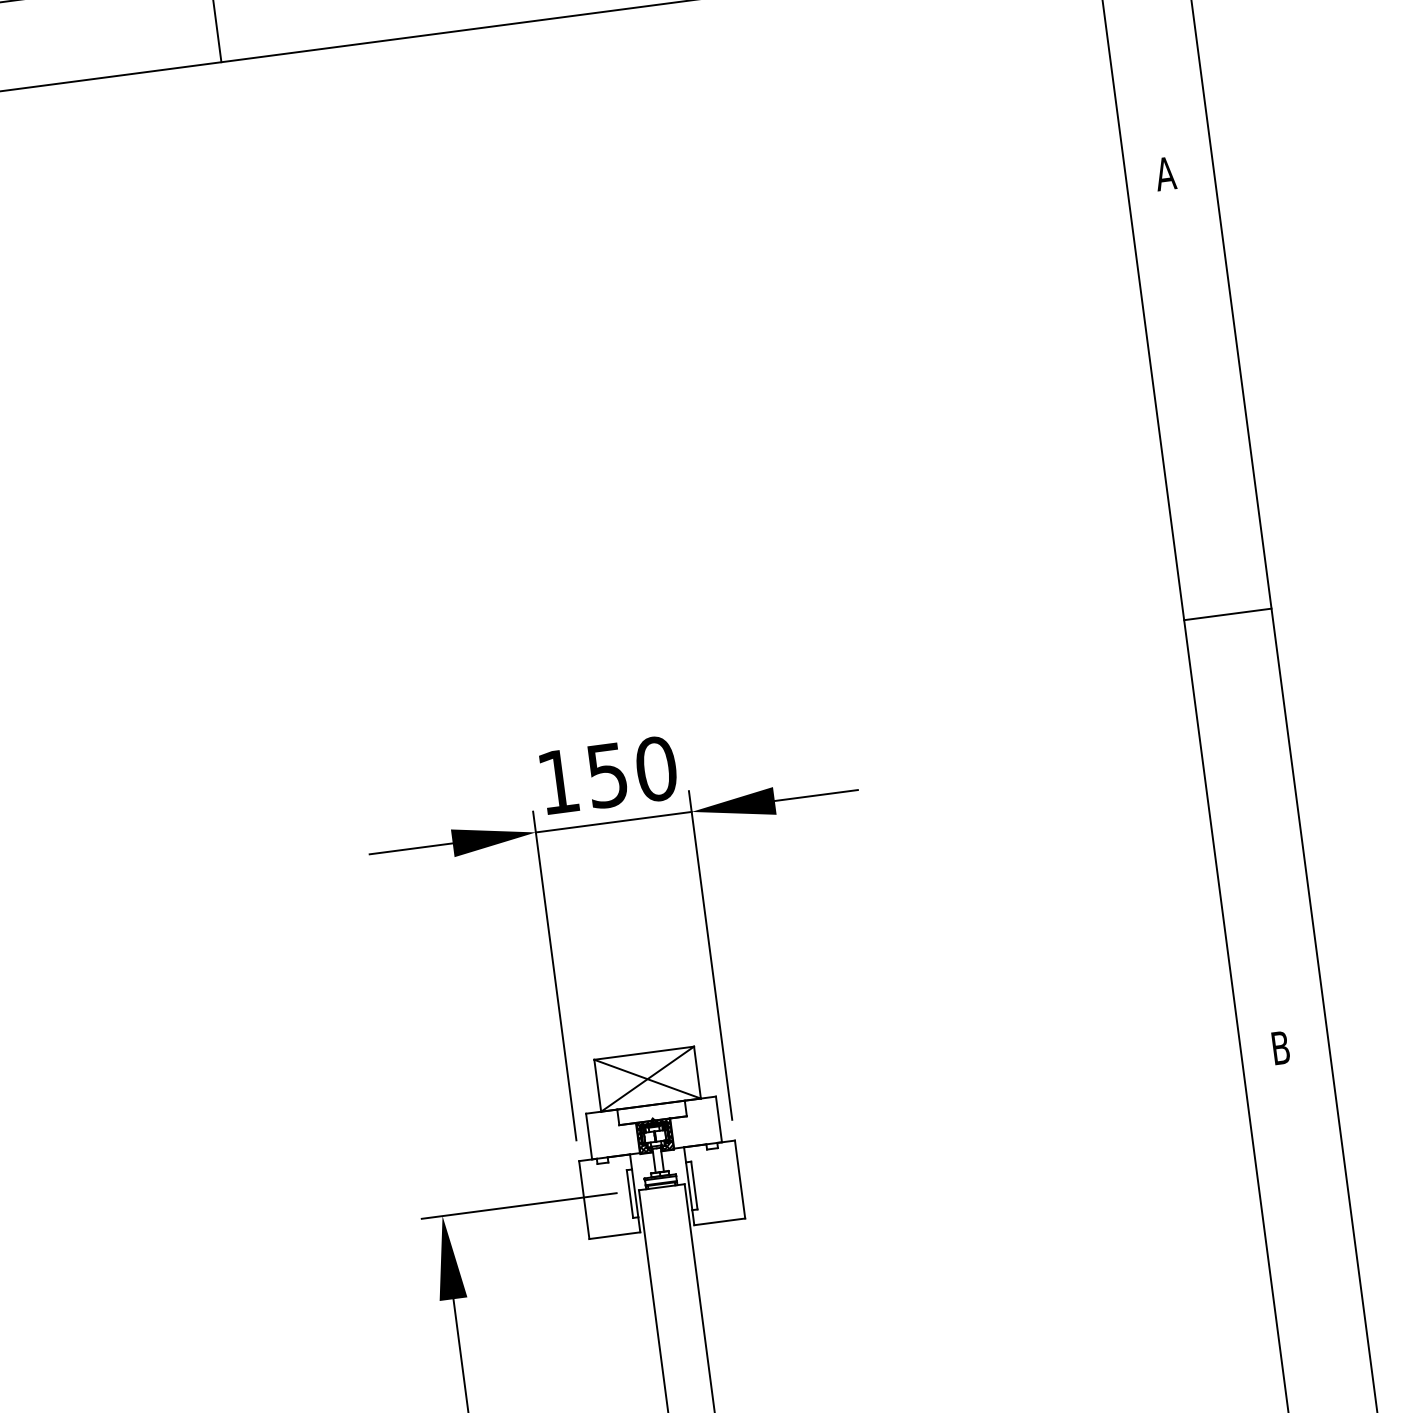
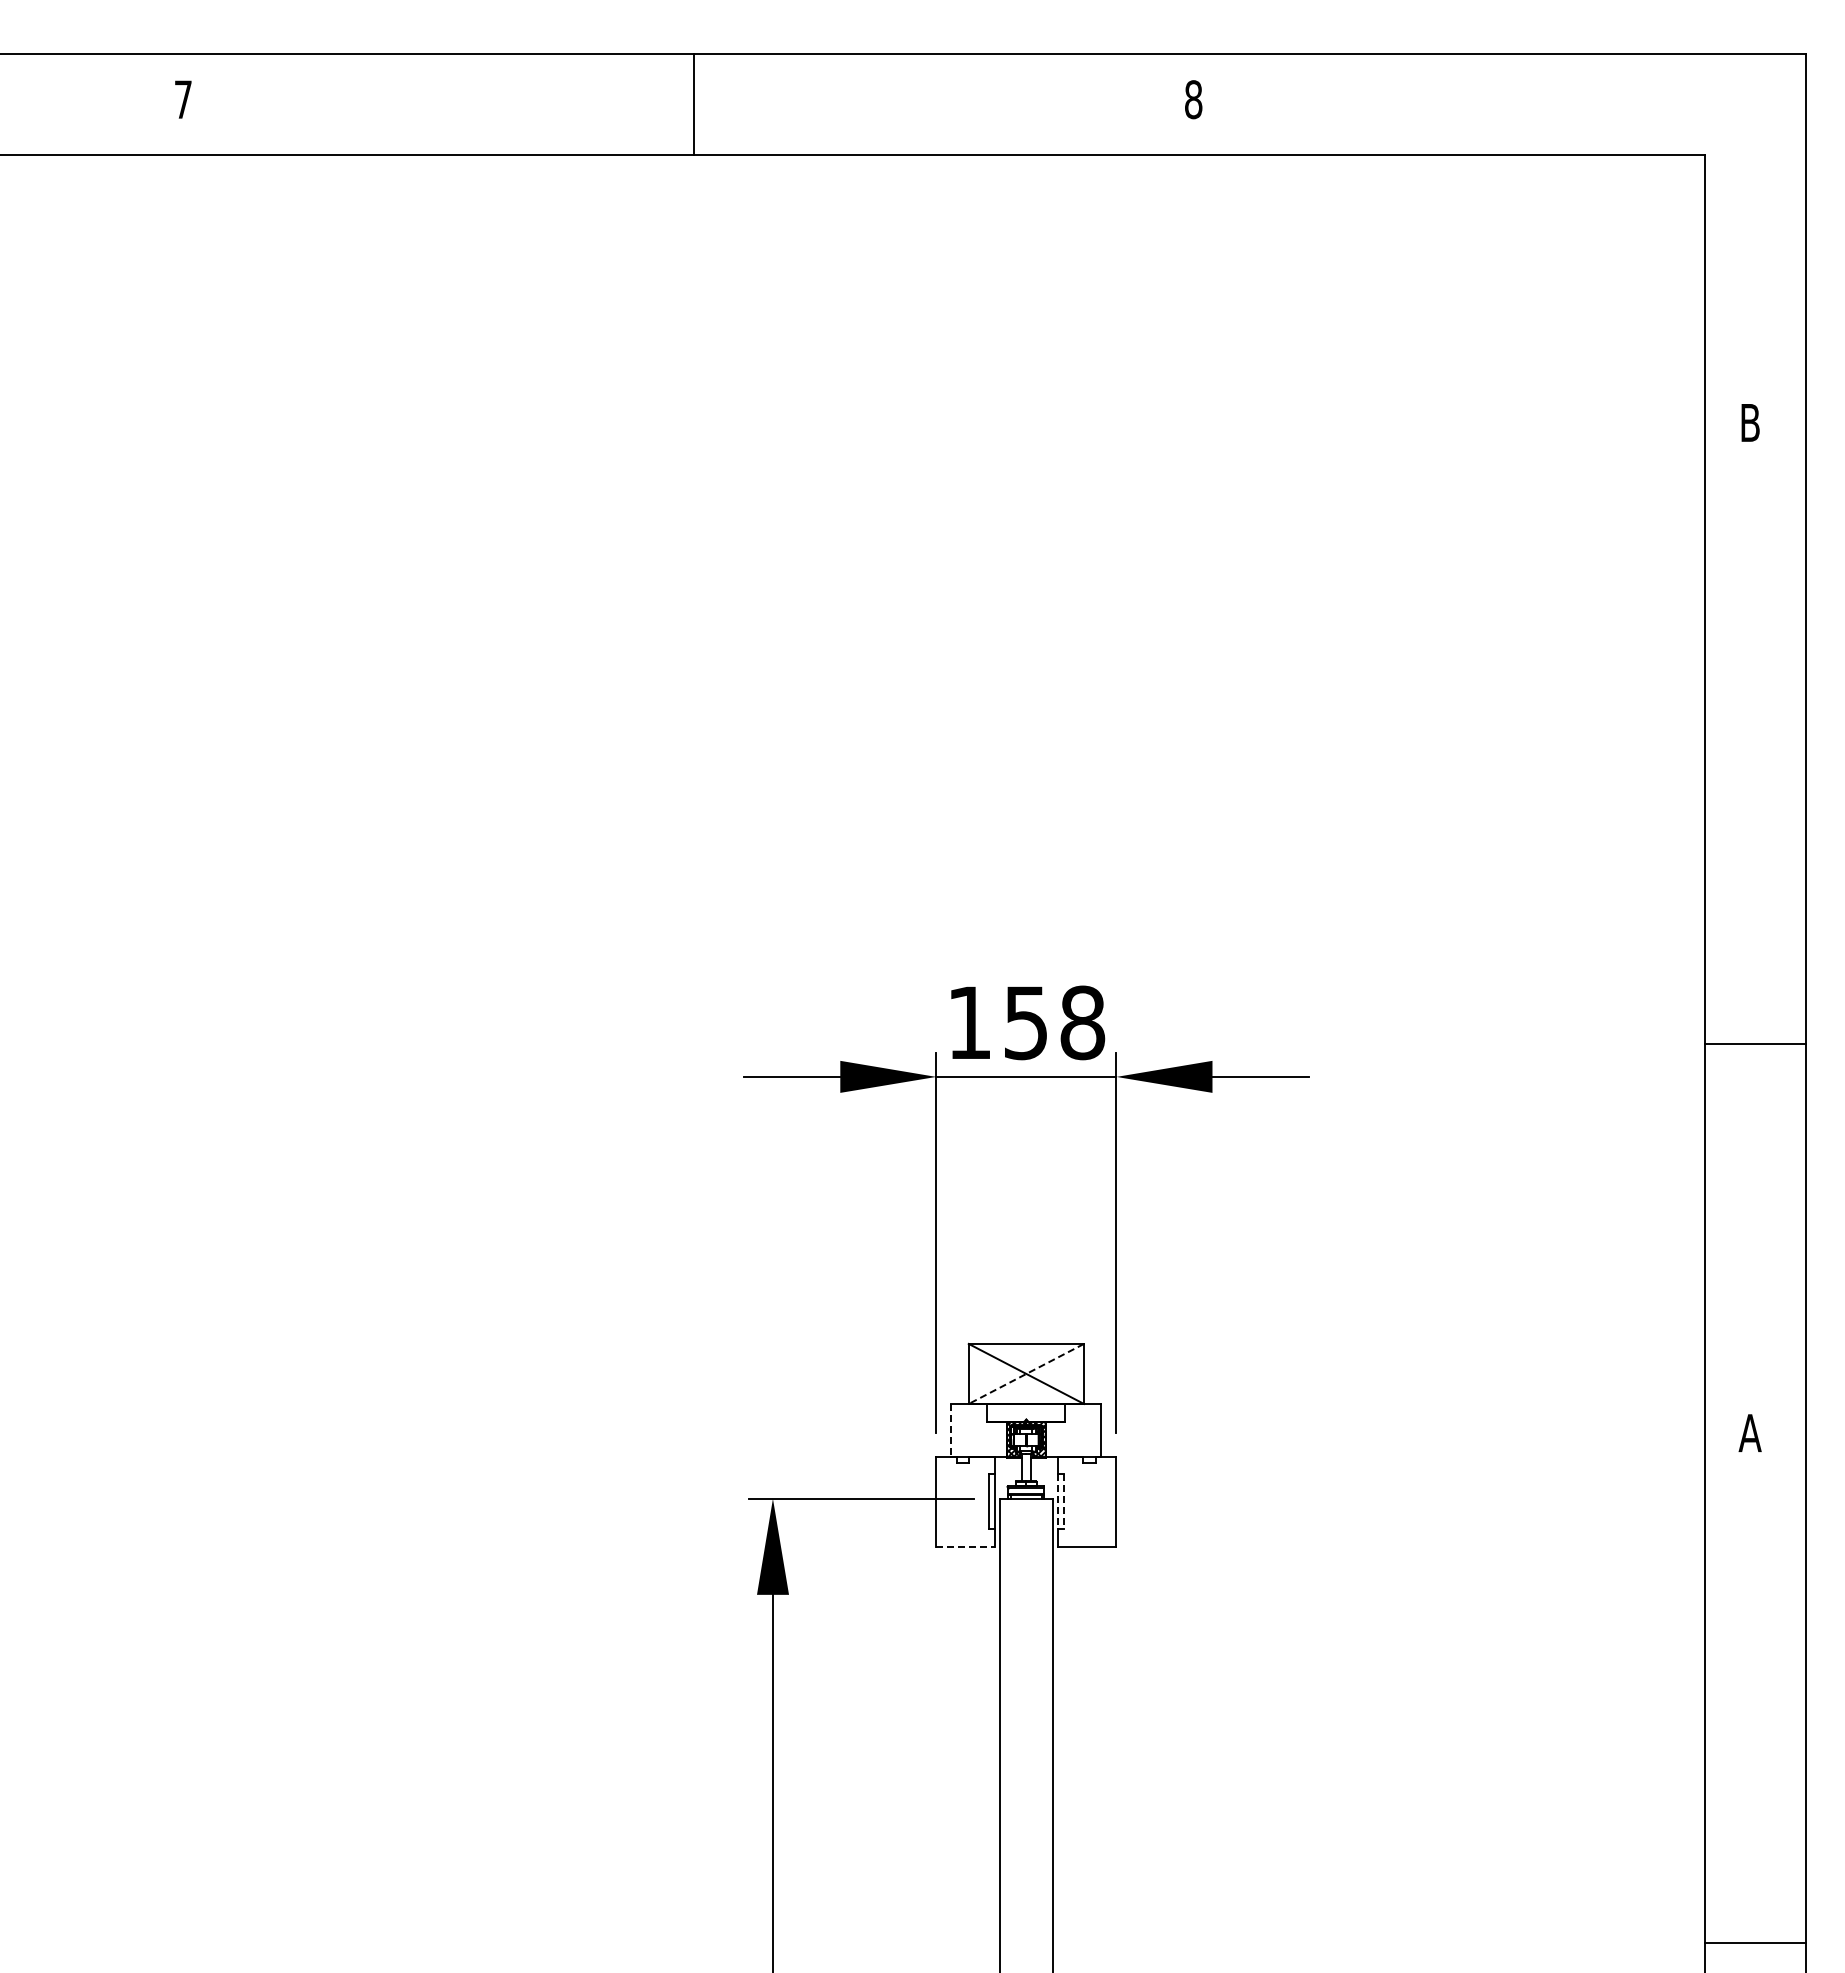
text: (1164, 173) -> (1749, 422), A -> B
line: (1227, 614) -> (1754, 1043), moved
text: (656, 768) -> (1082, 1022), 150 -> 158
text: (1280, 1048) -> (1749, 1433), B -> A
line: (647, 1078) -> (1026, 1373), solid -> dashed
line: (589, 1136) -> (951, 1430), solid -> dashed
line: (694, 1185) -> (1063, 1501), solid -> dashed
line: (689, 1186) -> (1057, 1501), solid -> dashed
line: (615, 1235) -> (966, 1546), solid -> dashed

